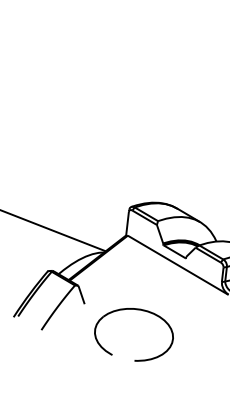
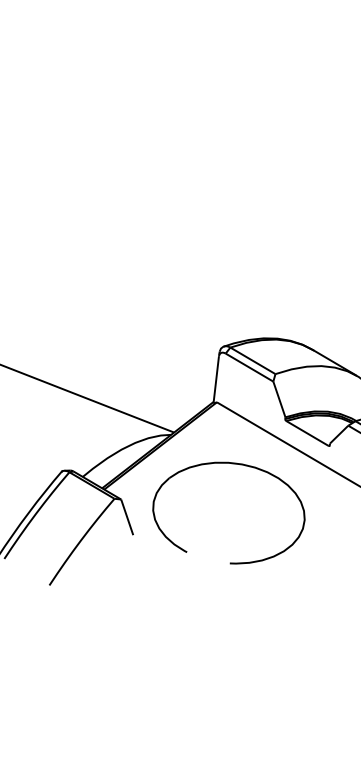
part: (136, 310) -> (233, 465), moved

